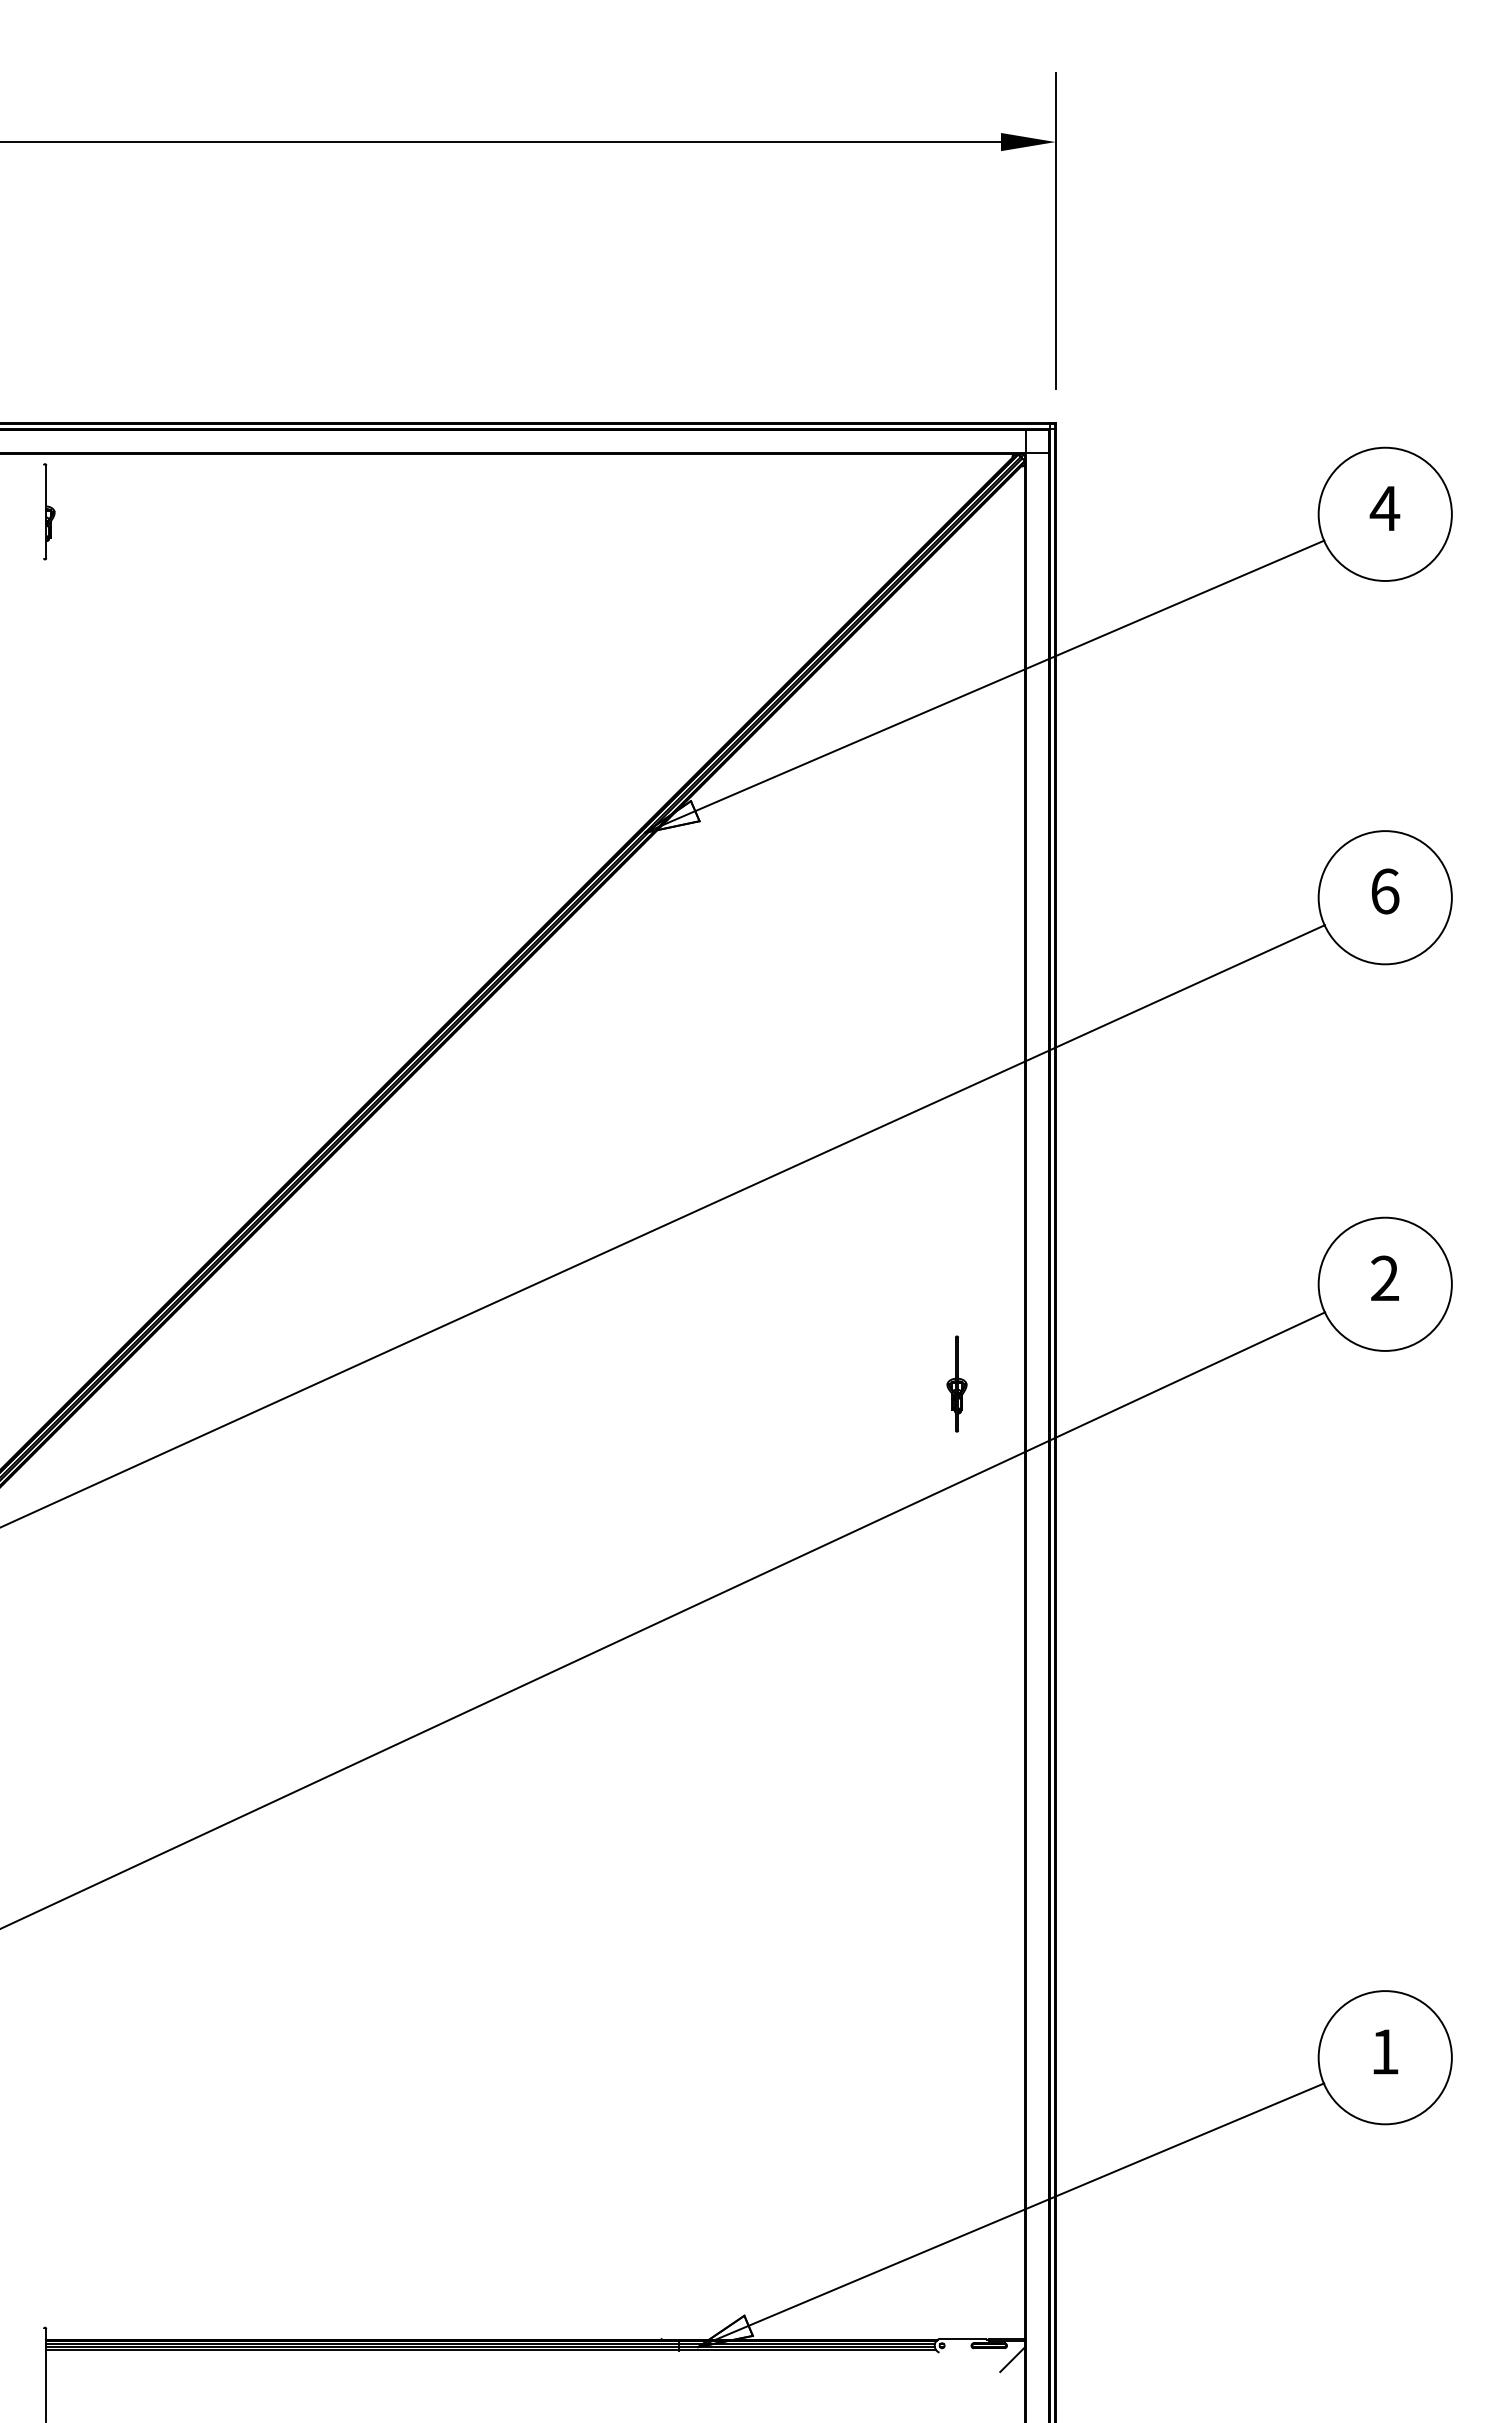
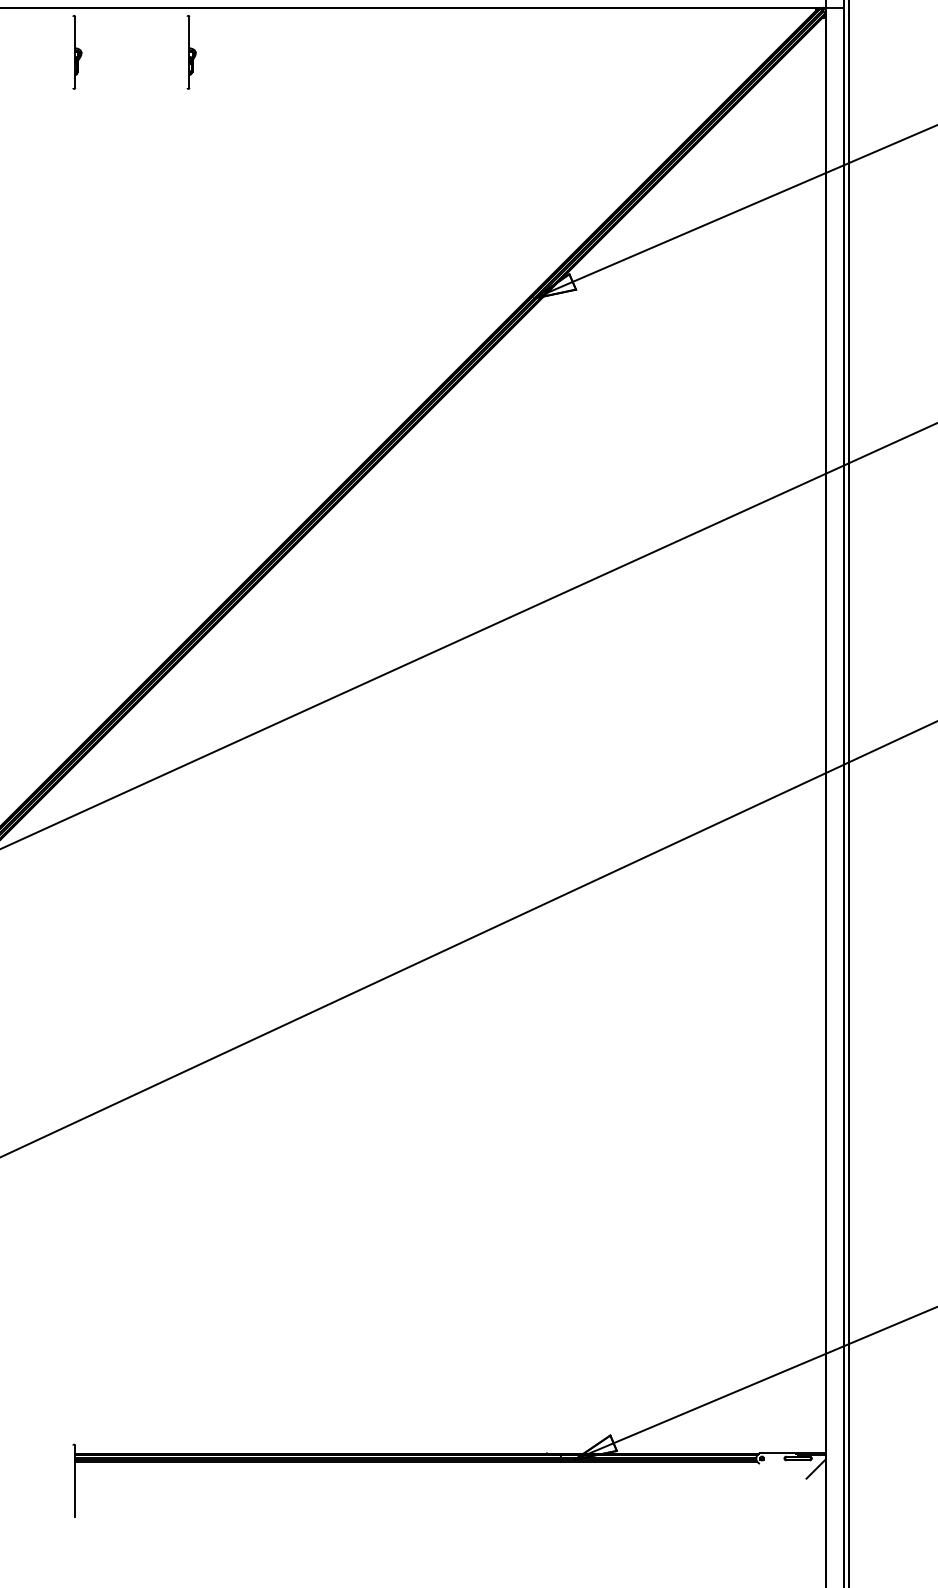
part: (198, 511) -> (191, 52), added
part: (956, 1383) -> (773, 720), removed

